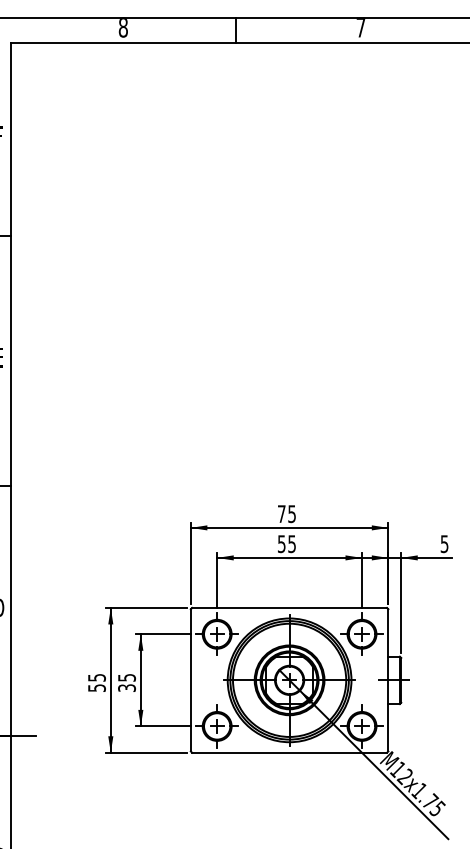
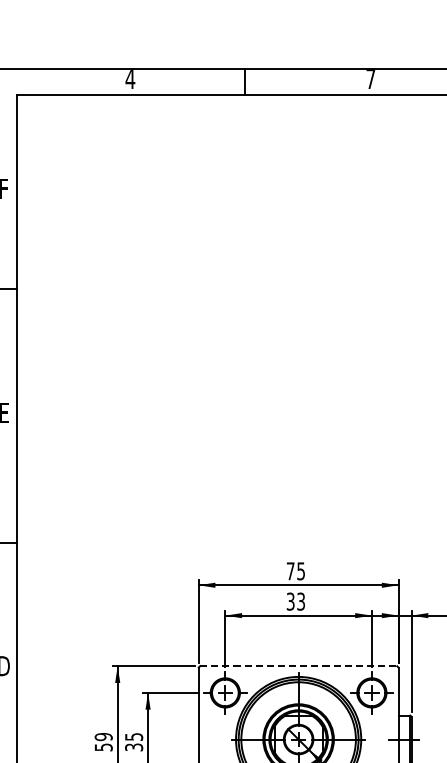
text: (123, 28) -> (130, 79), 8 -> 4
text: (286, 543) -> (295, 601), 55 -> 33
line: (290, 607) -> (299, 665), solid -> dashed
text: (96, 677) -> (103, 736), 55 -> 59

